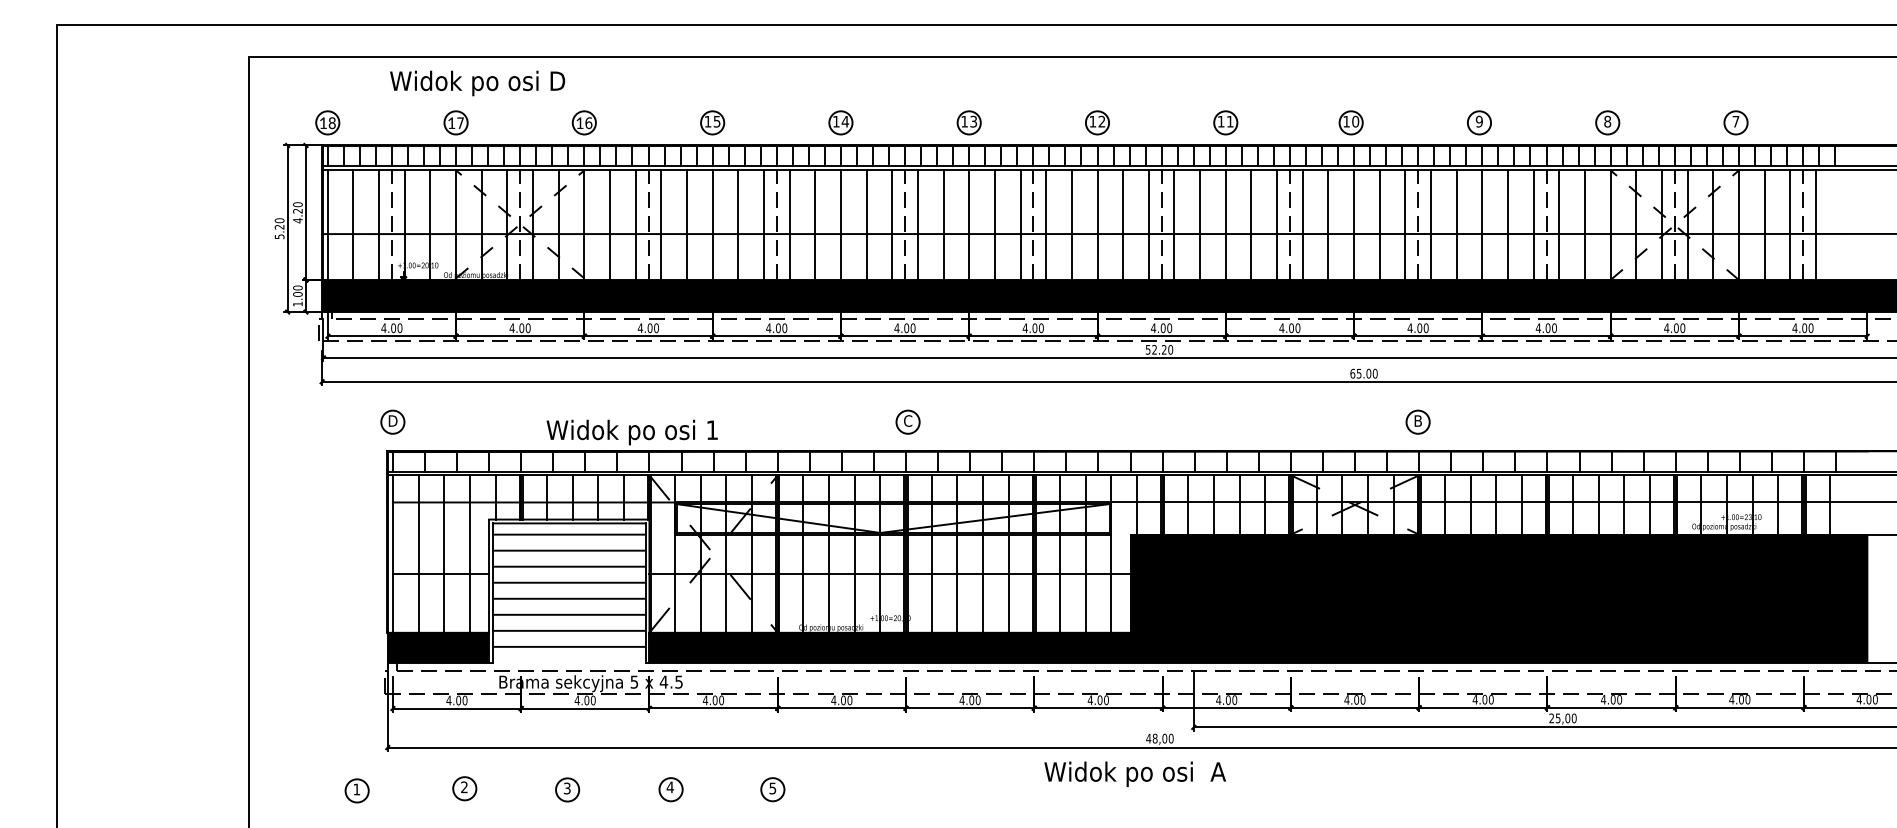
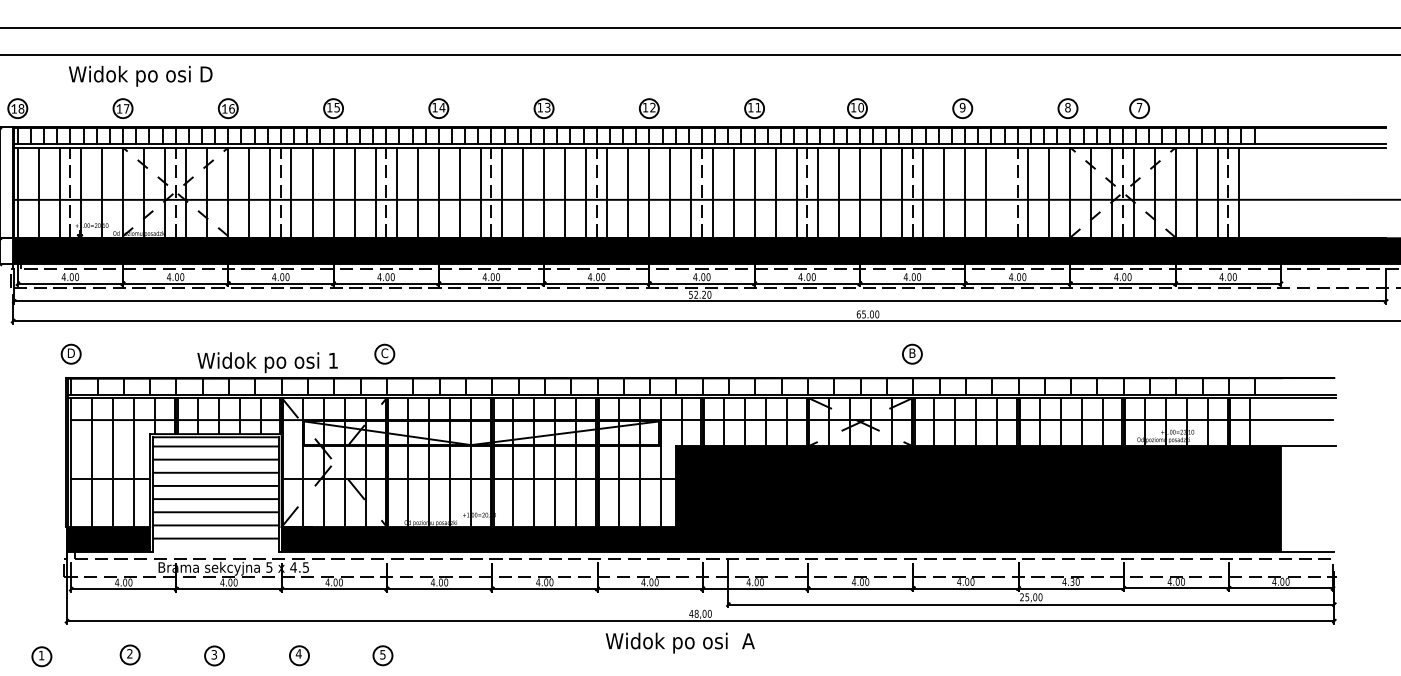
part: (1735, 122) -> (1139, 108), moved
line: (1533, 225) -> (1007, 192), removed
part: (907, 421) -> (384, 353), moved
text: (1612, 699) -> (1071, 581), 4.00 -> 4.30

